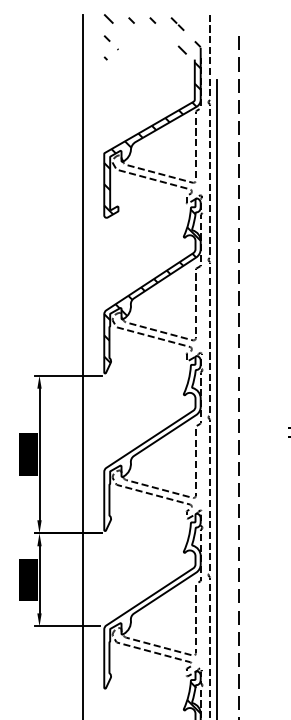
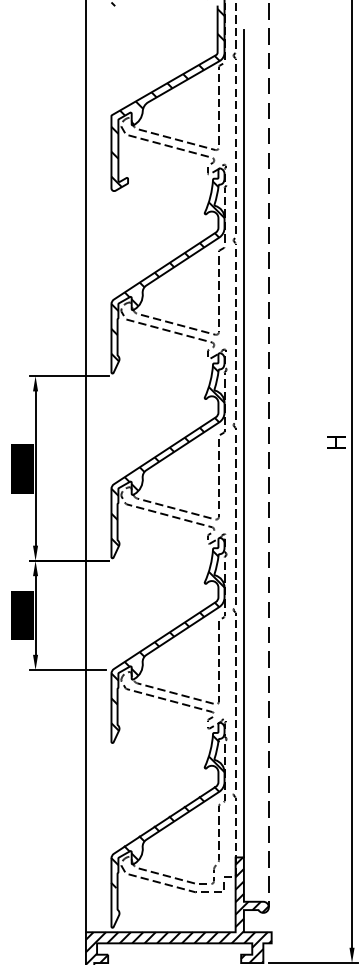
hatch: (152, 444) -> (167, 456), added
hatch: (152, 601) -> (167, 640), added

